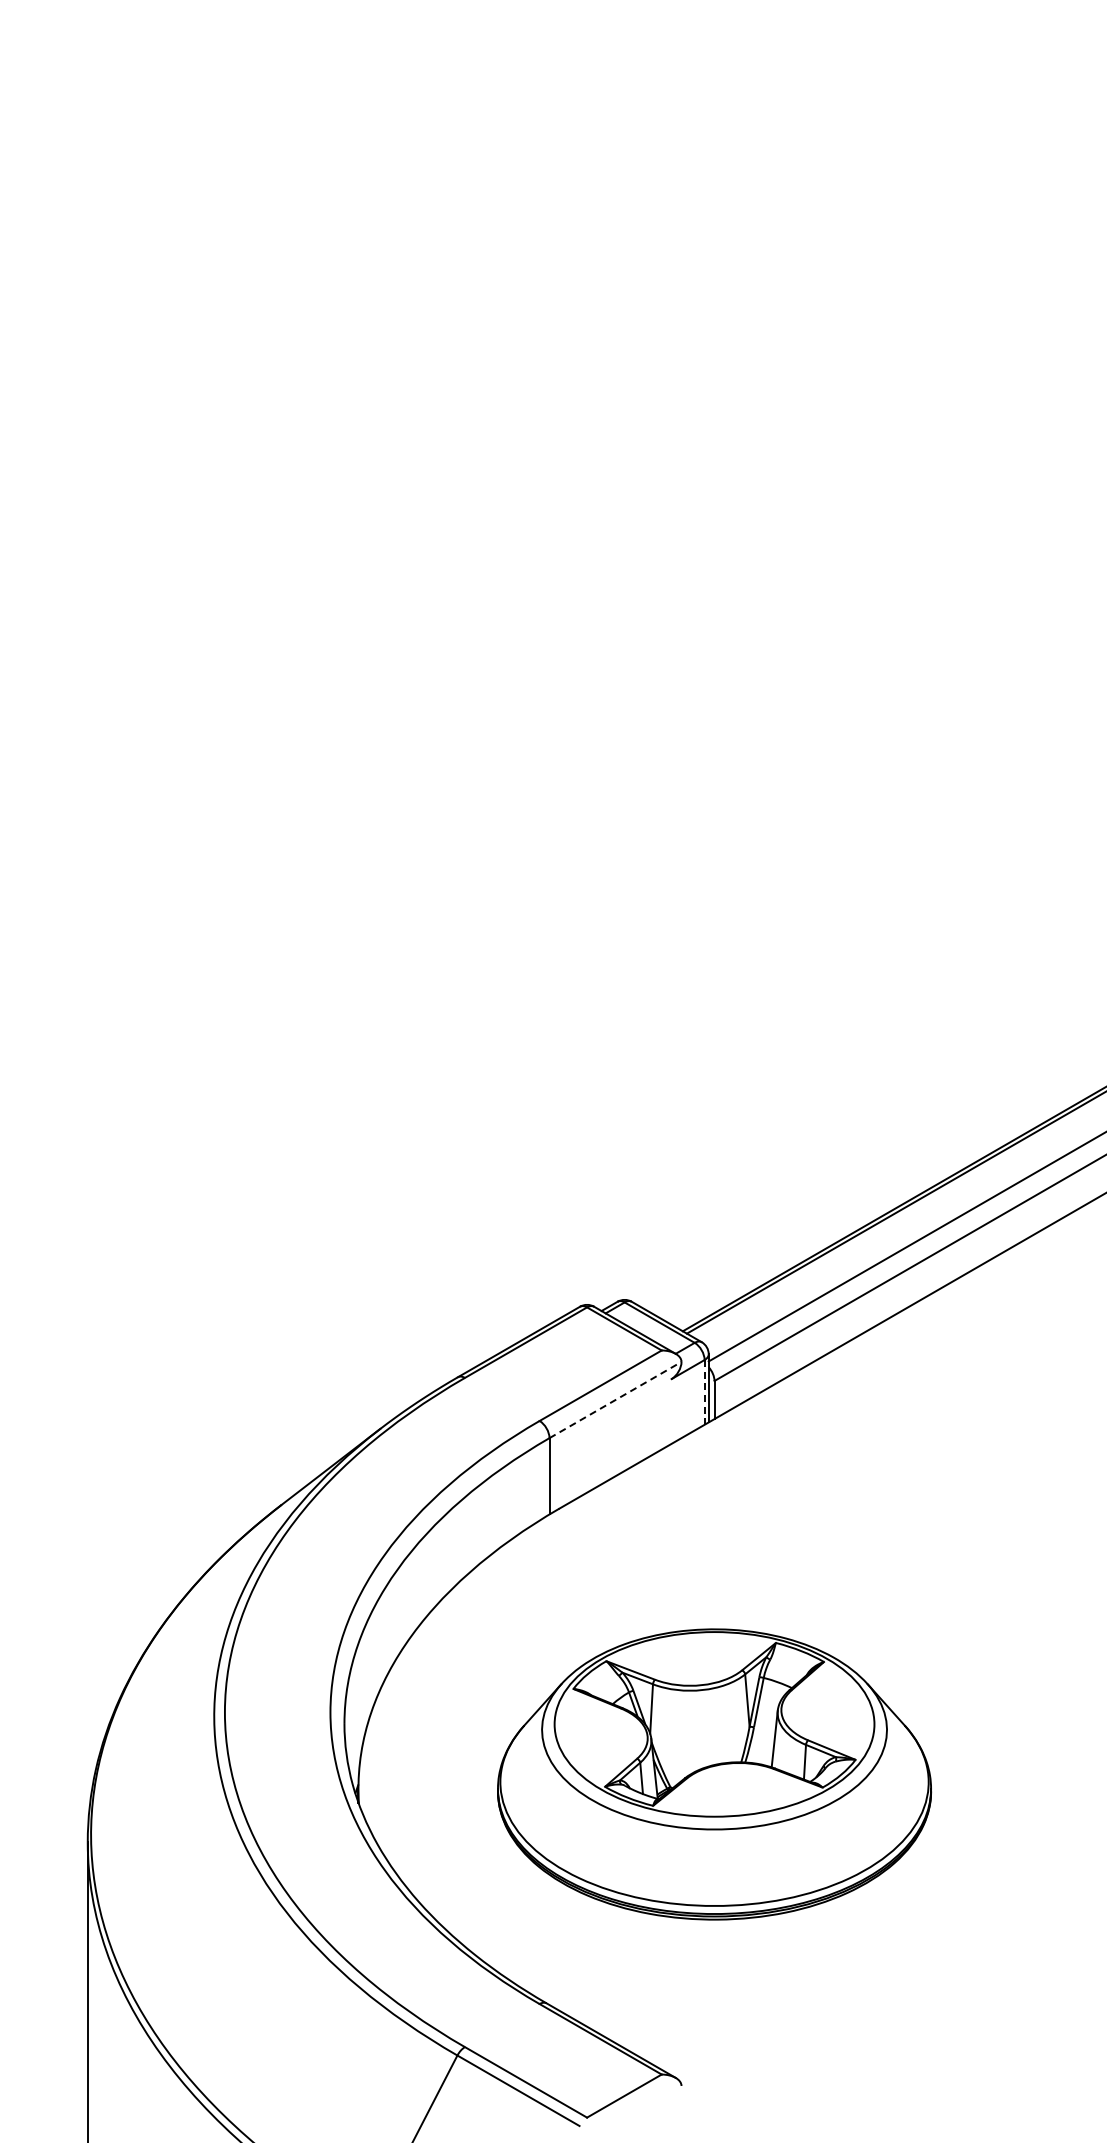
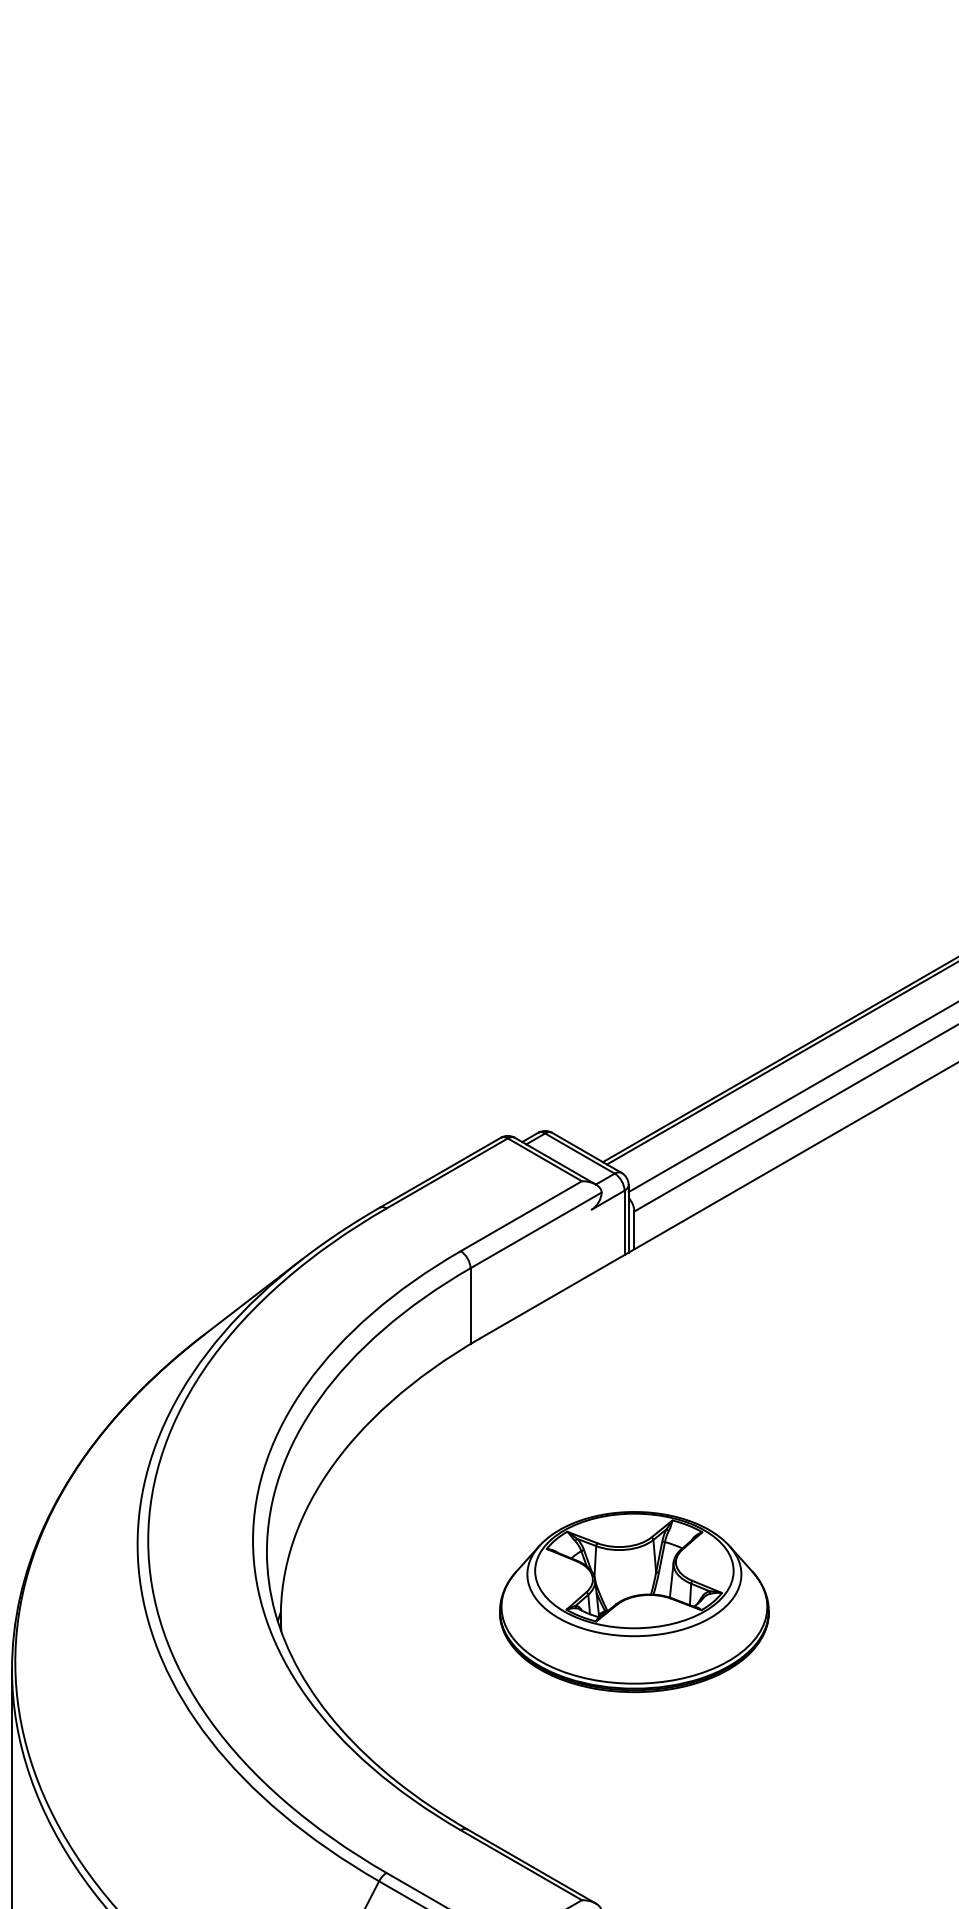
line: (704, 1392) -> (624, 1222), dashed -> solid
line: (615, 1399) -> (536, 1229), dashed -> solid
part: (714, 1773) -> (634, 1601), size x0.62

